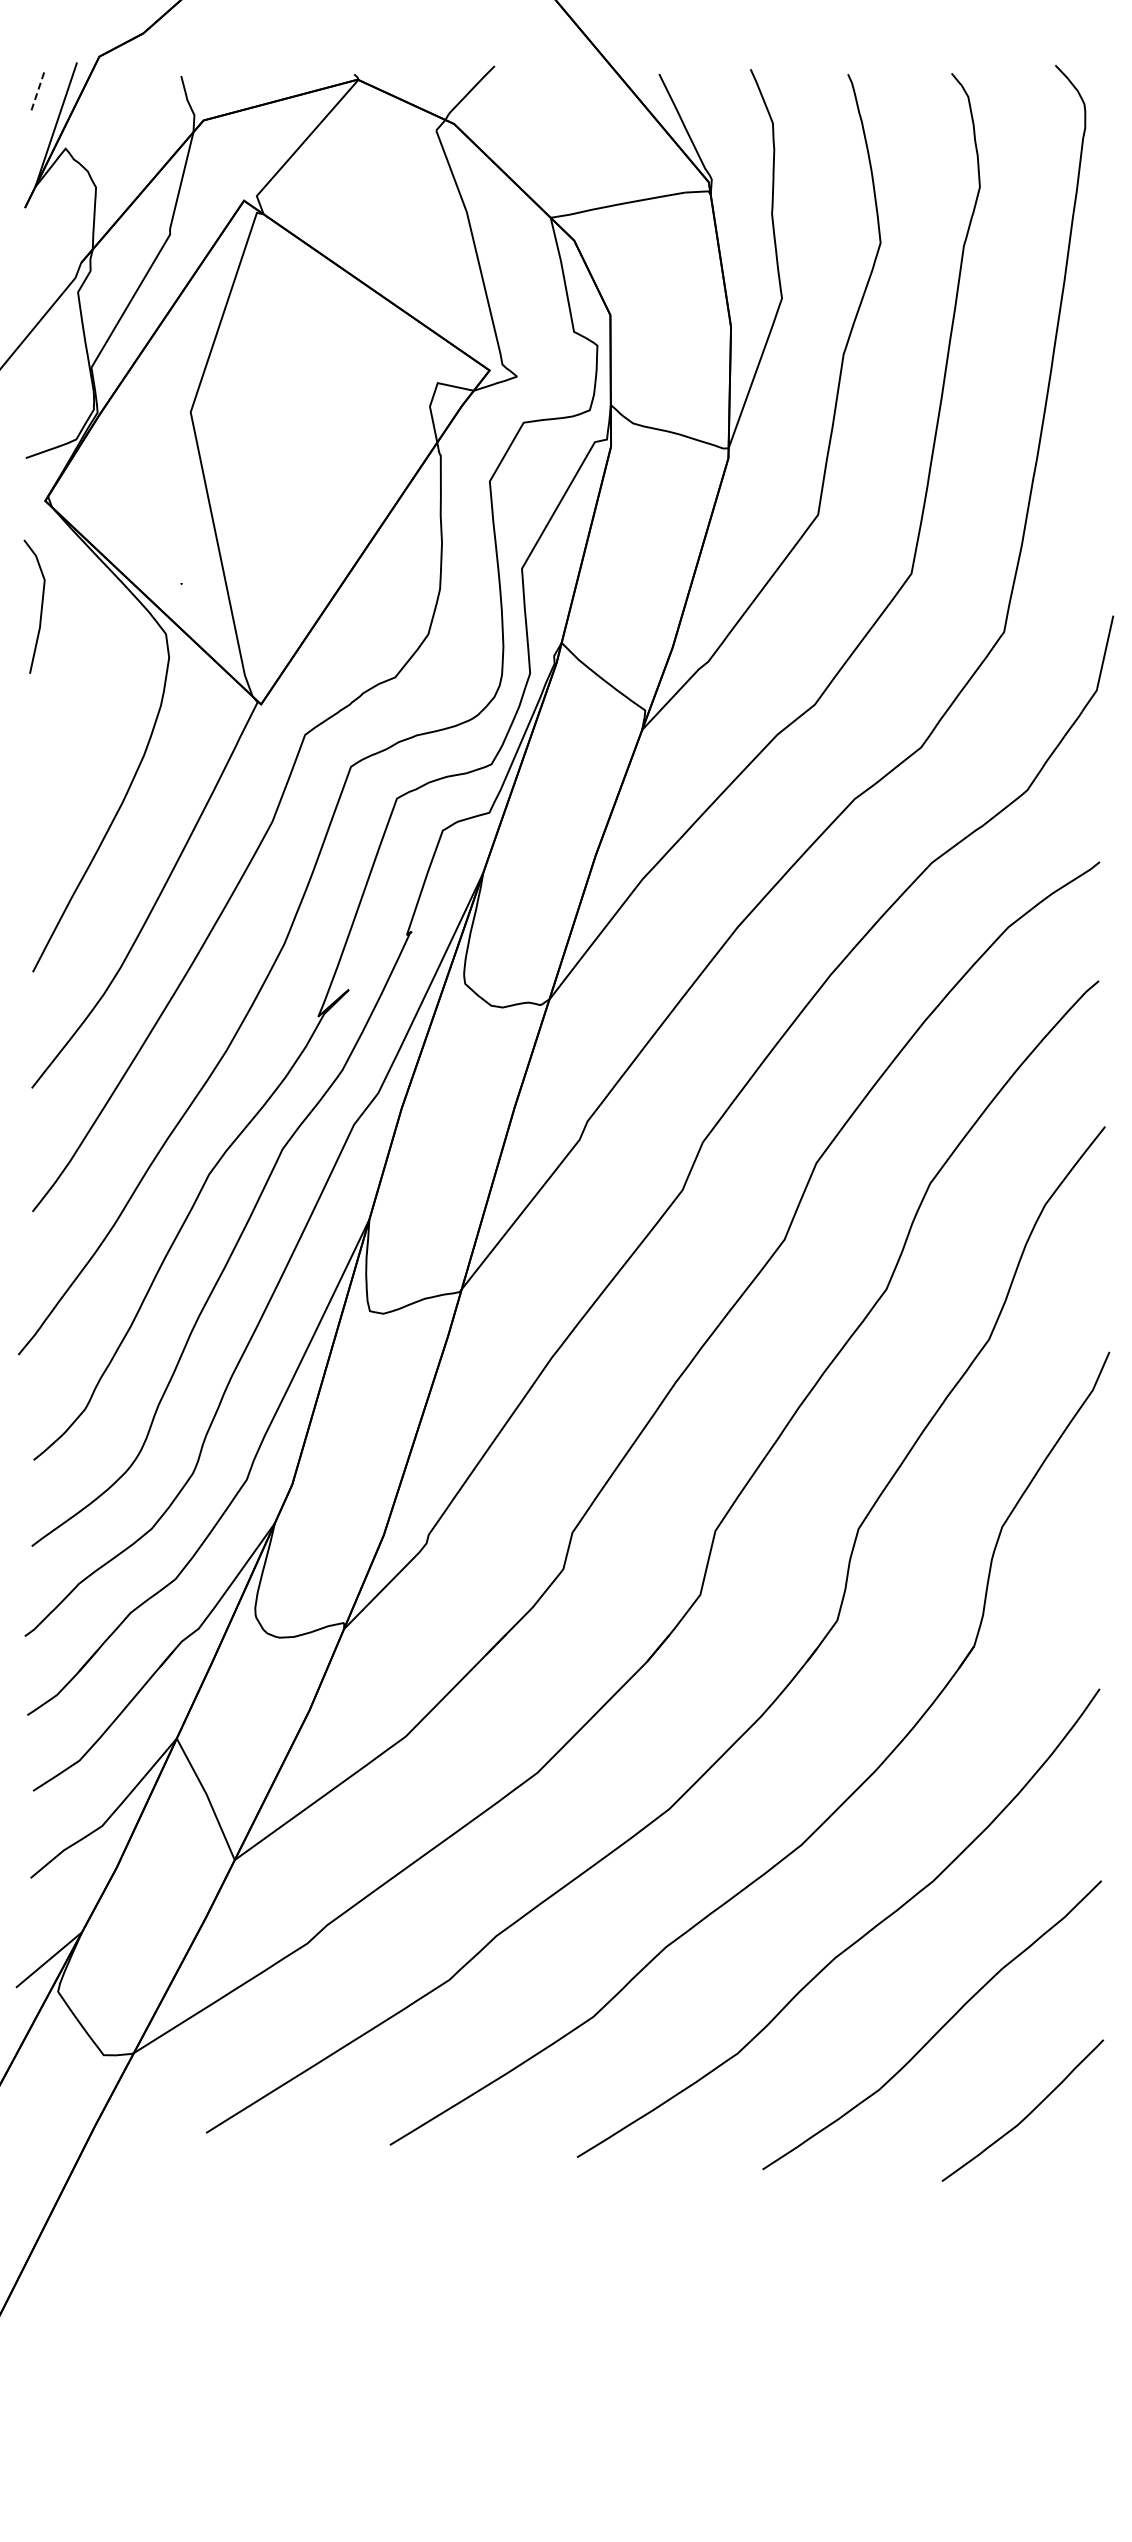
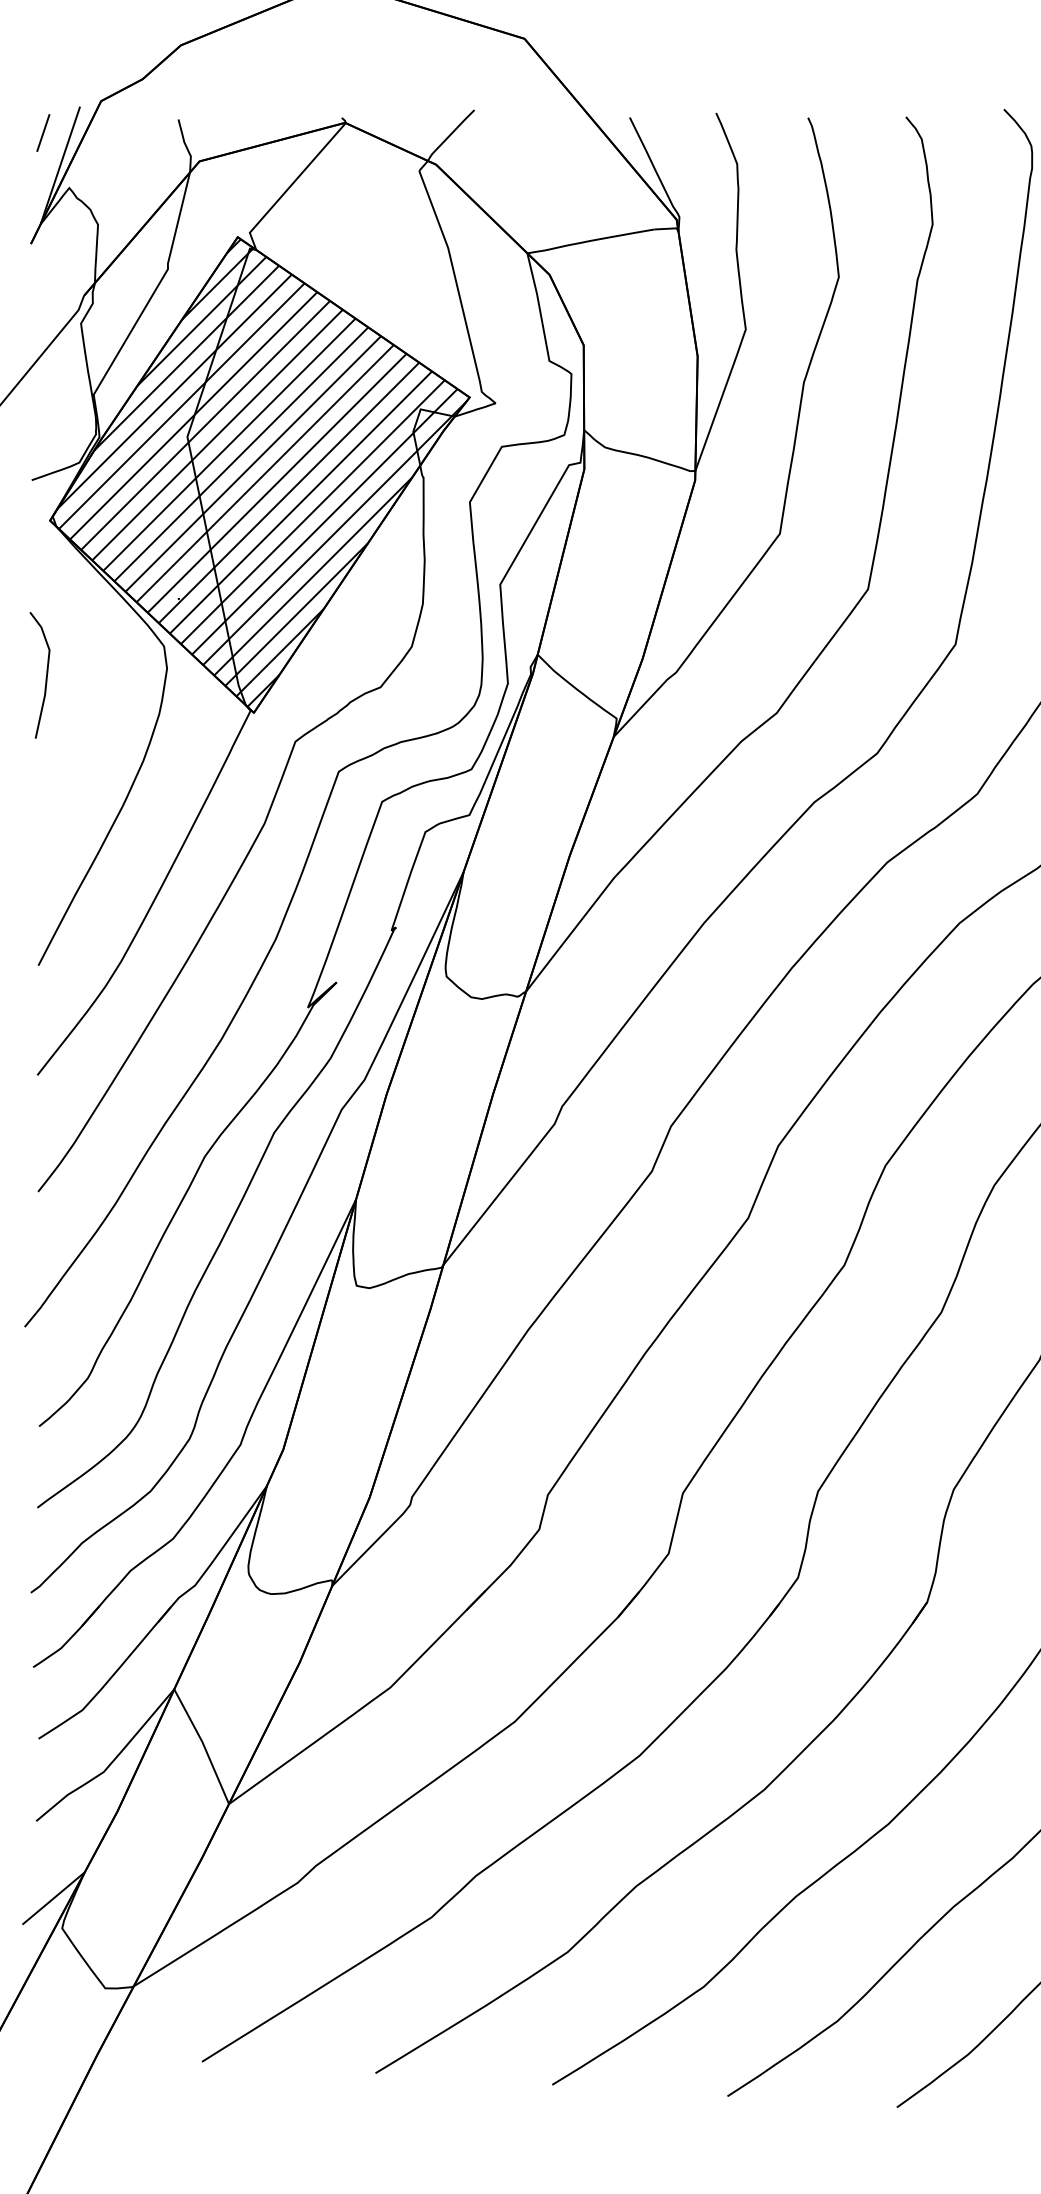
line: (38, 90) -> (43, 133), dashed -> solid
hatch: (269, 450) -> (261, 473), added
curve: (40, 609) -> (45, 677), moved

